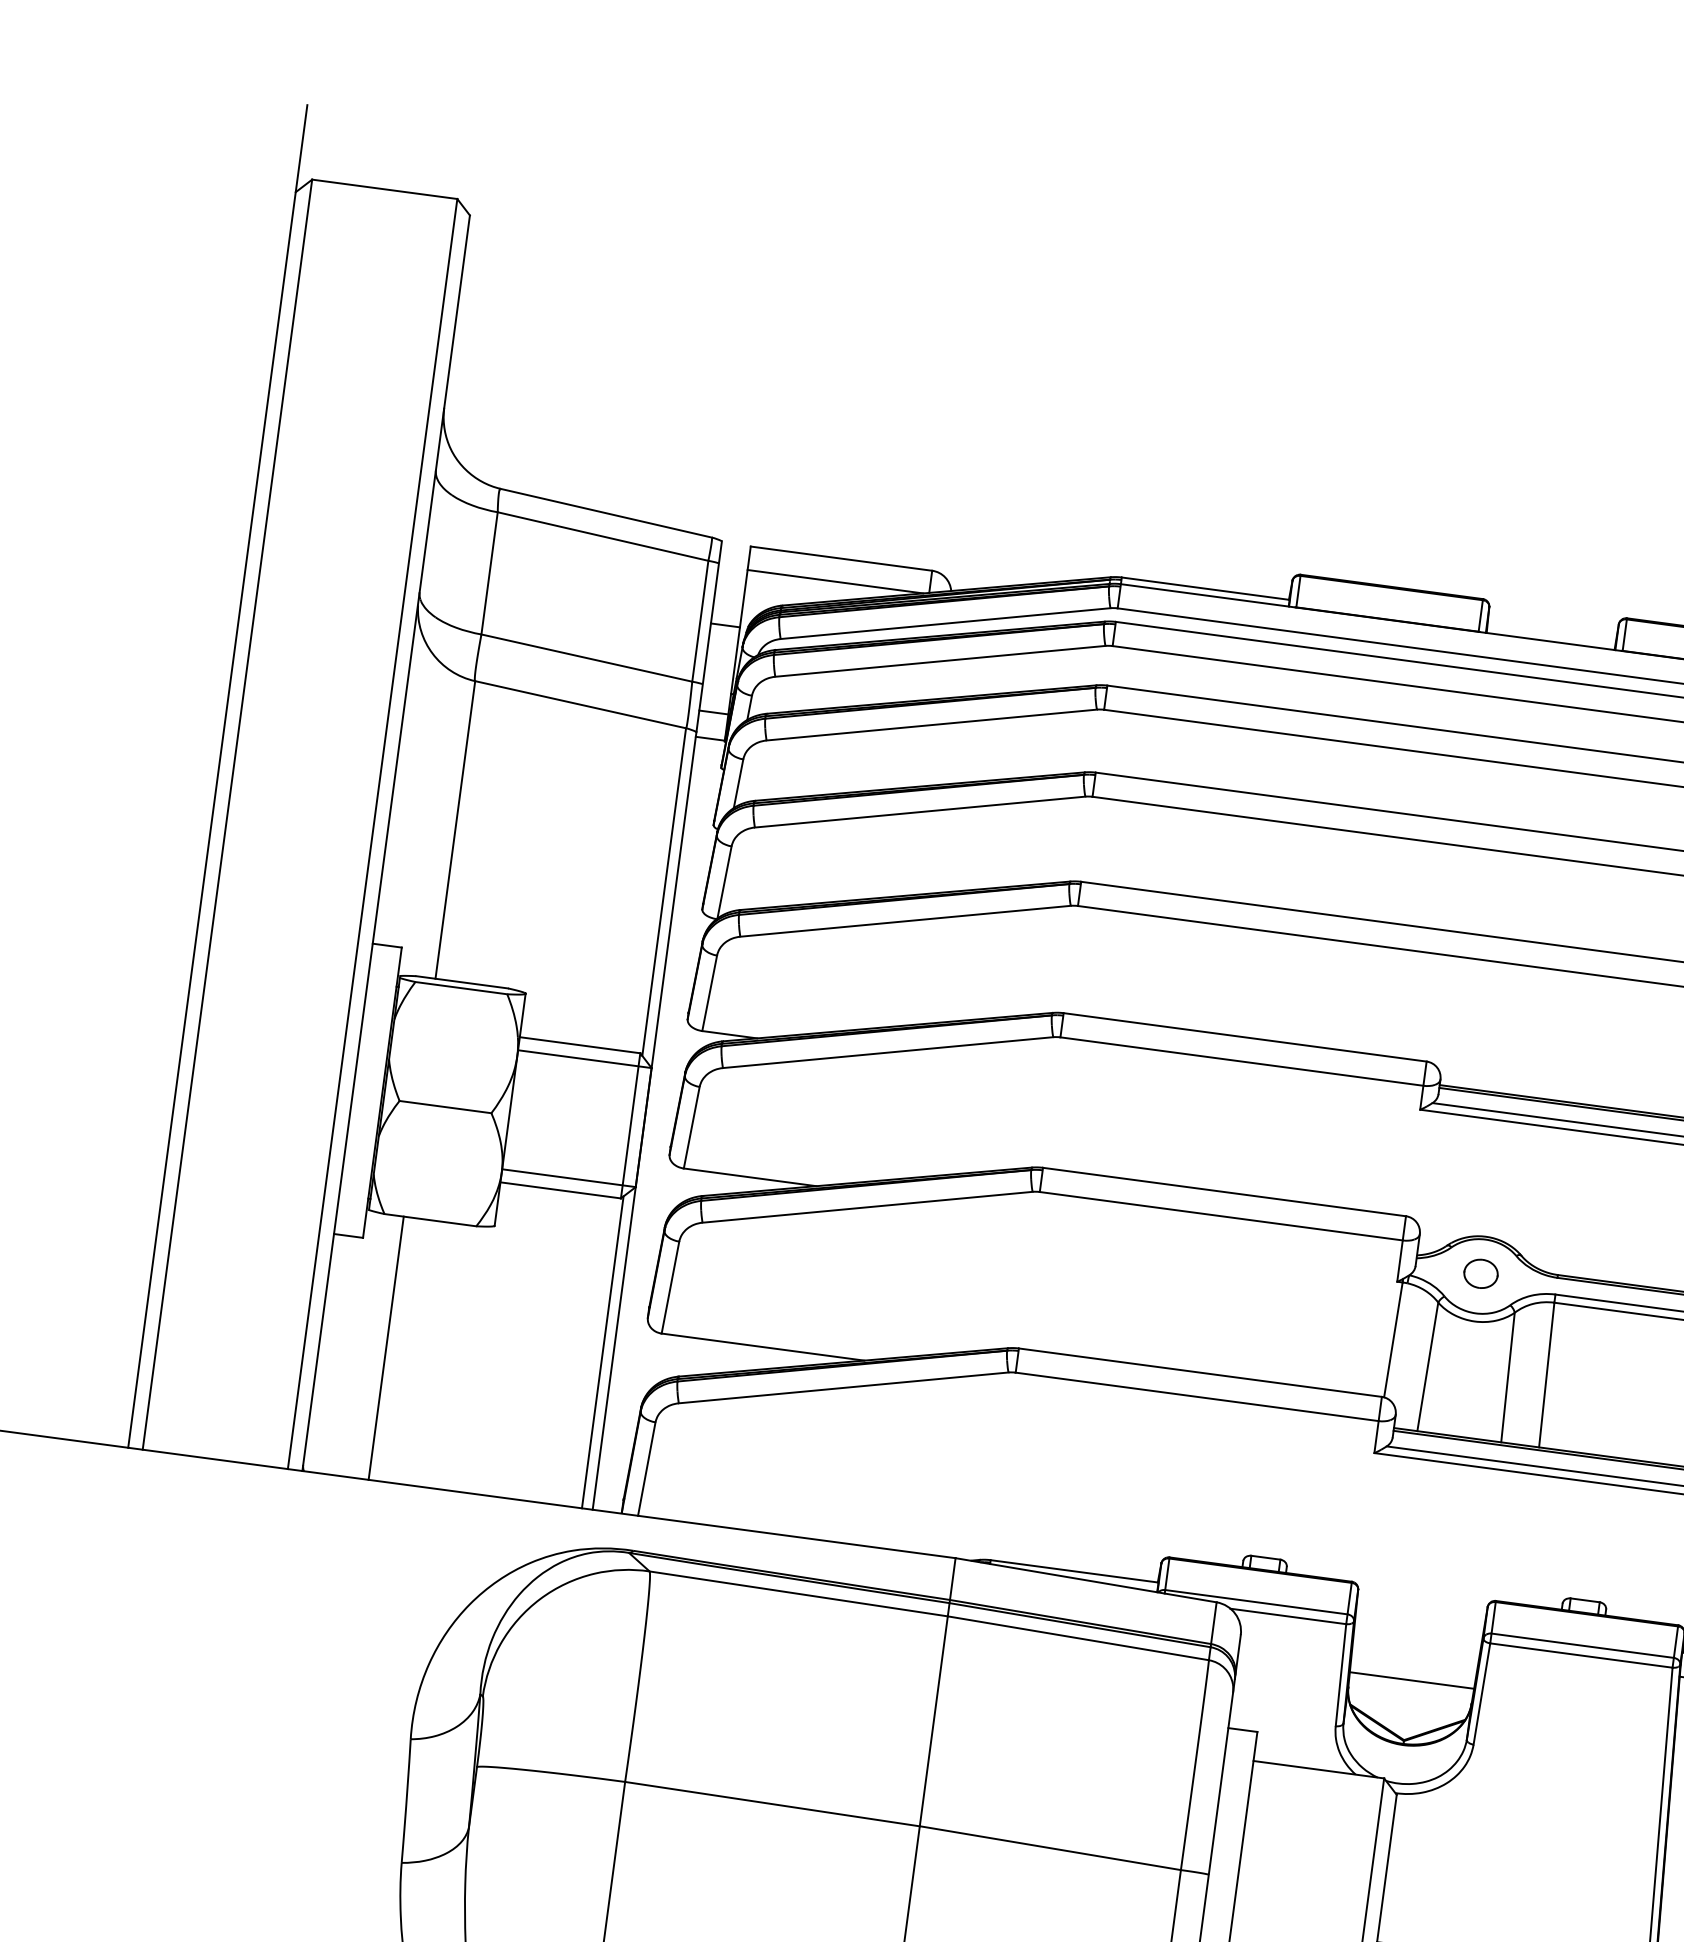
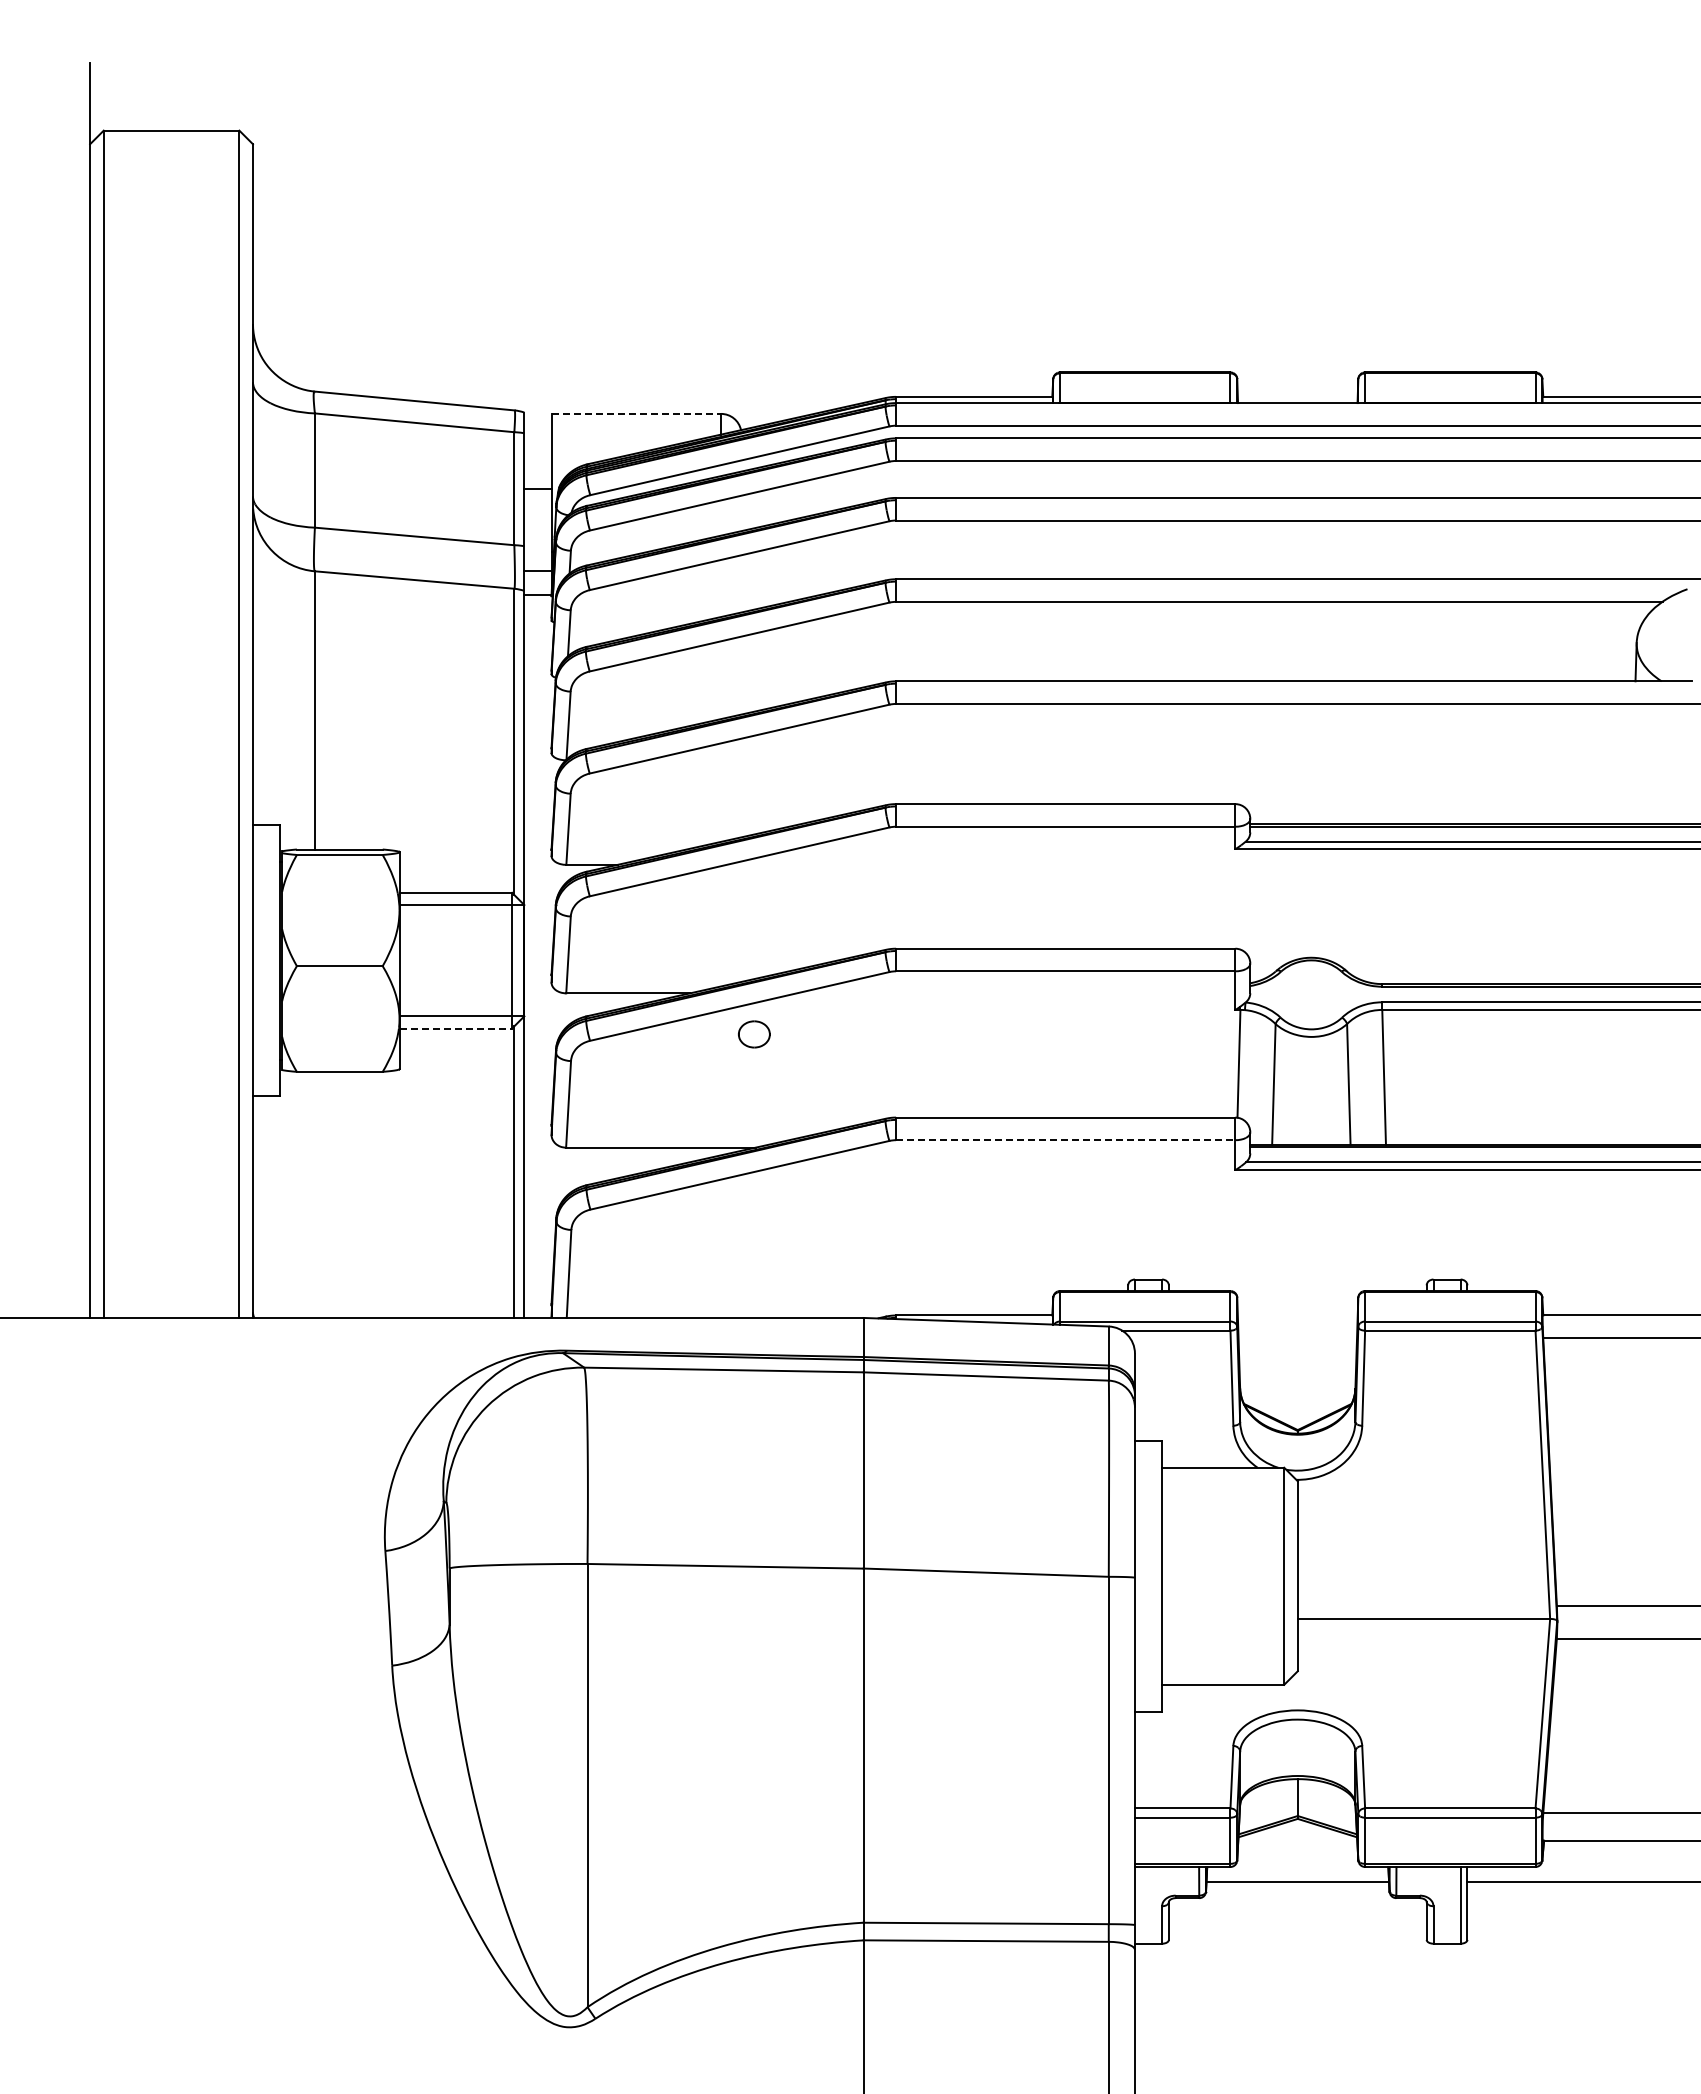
line: (841, 558) -> (636, 413), solid -> dashed
line: (835, 581) -> (633, 435), removed
line: (561, 1190) -> (456, 1028), solid -> dashed
part: (1481, 1273) -> (754, 1034), moved
line: (385, 1347) -> (314, 1194), removed
line: (1196, 1397) -> (1065, 1140), solid -> dashed
line: (1411, 1680) -> (1297, 1374), removed

